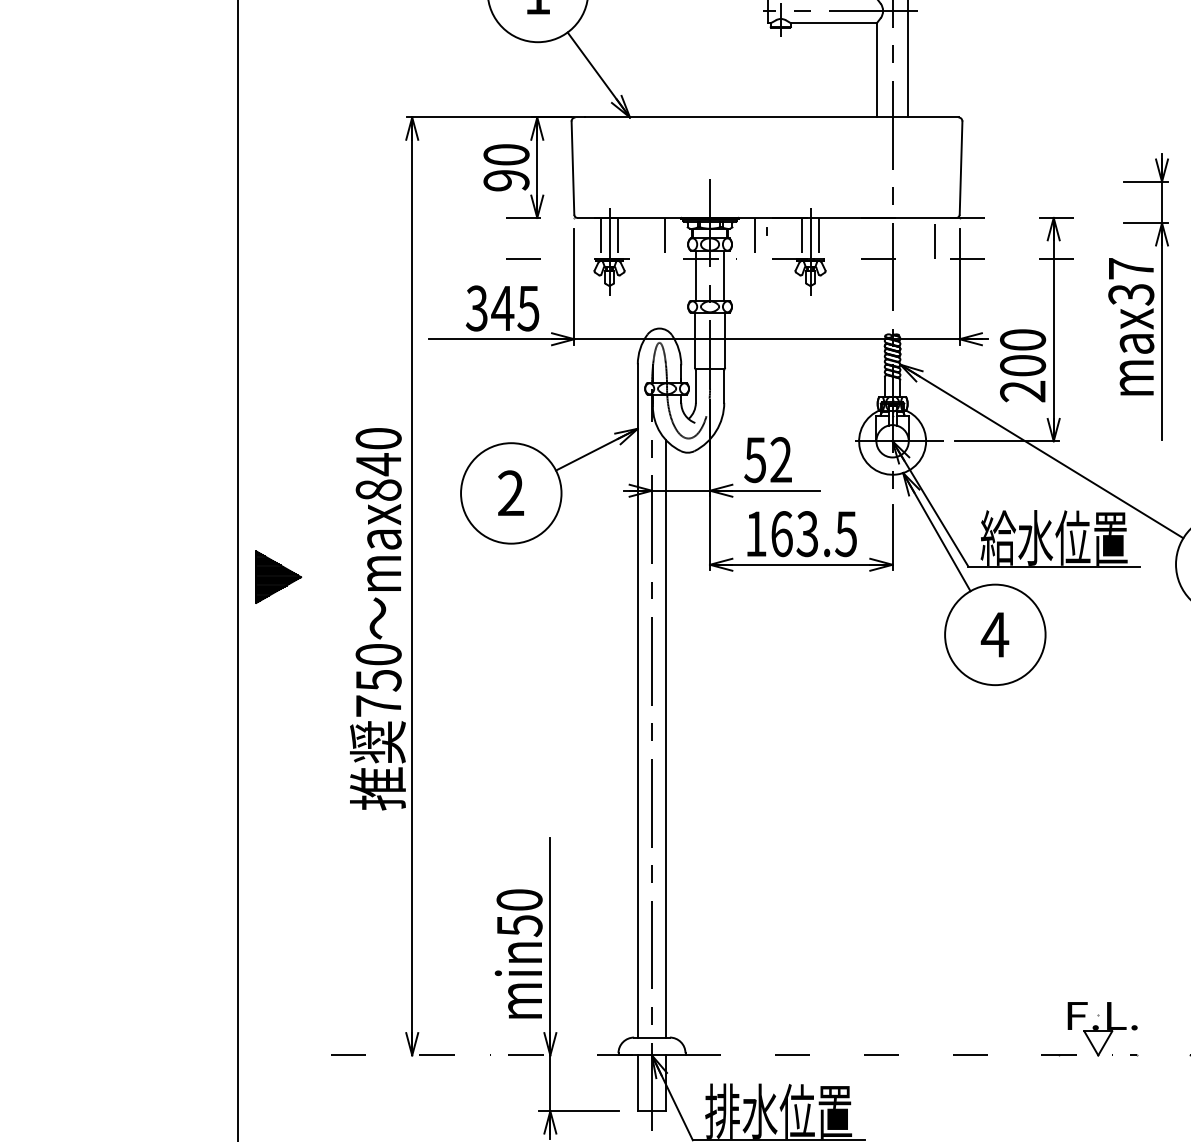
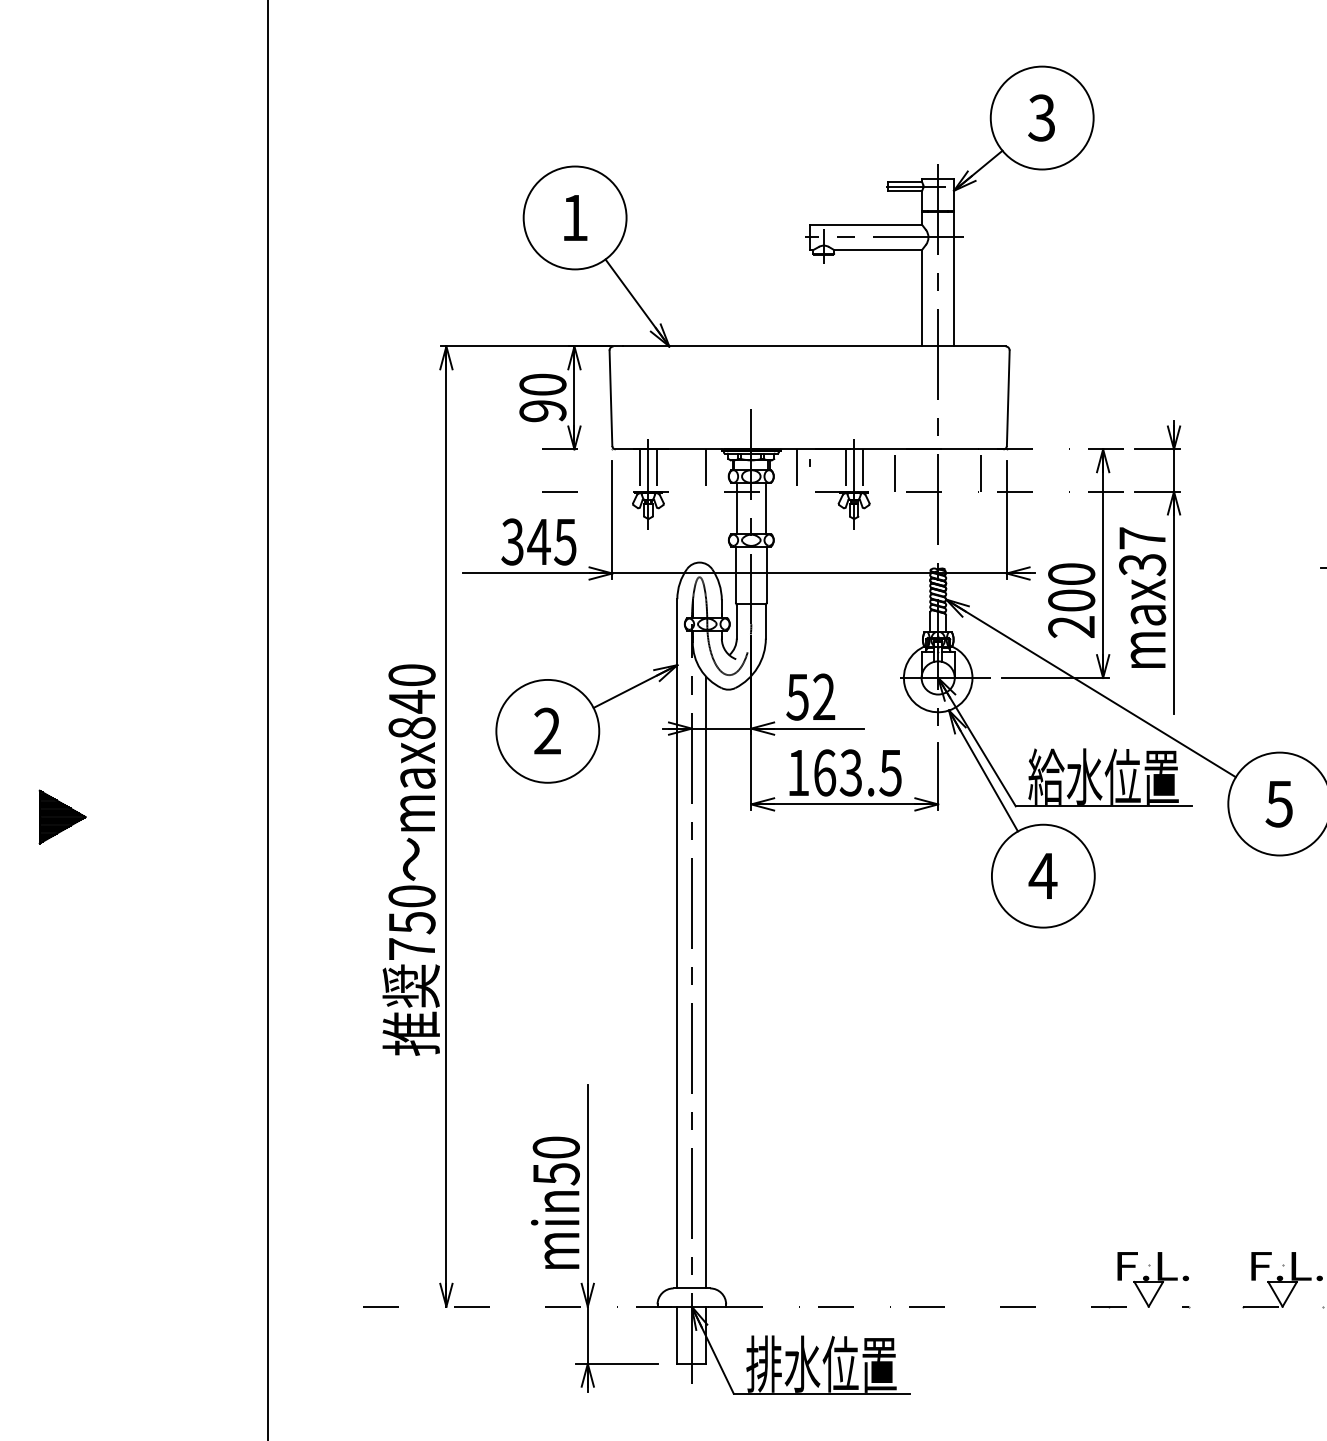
line: (850, 238) -> (895, 470), added
part: (1133, 295) -> (1144, 565), moved
part: (278, 576) -> (62, 816), moved

